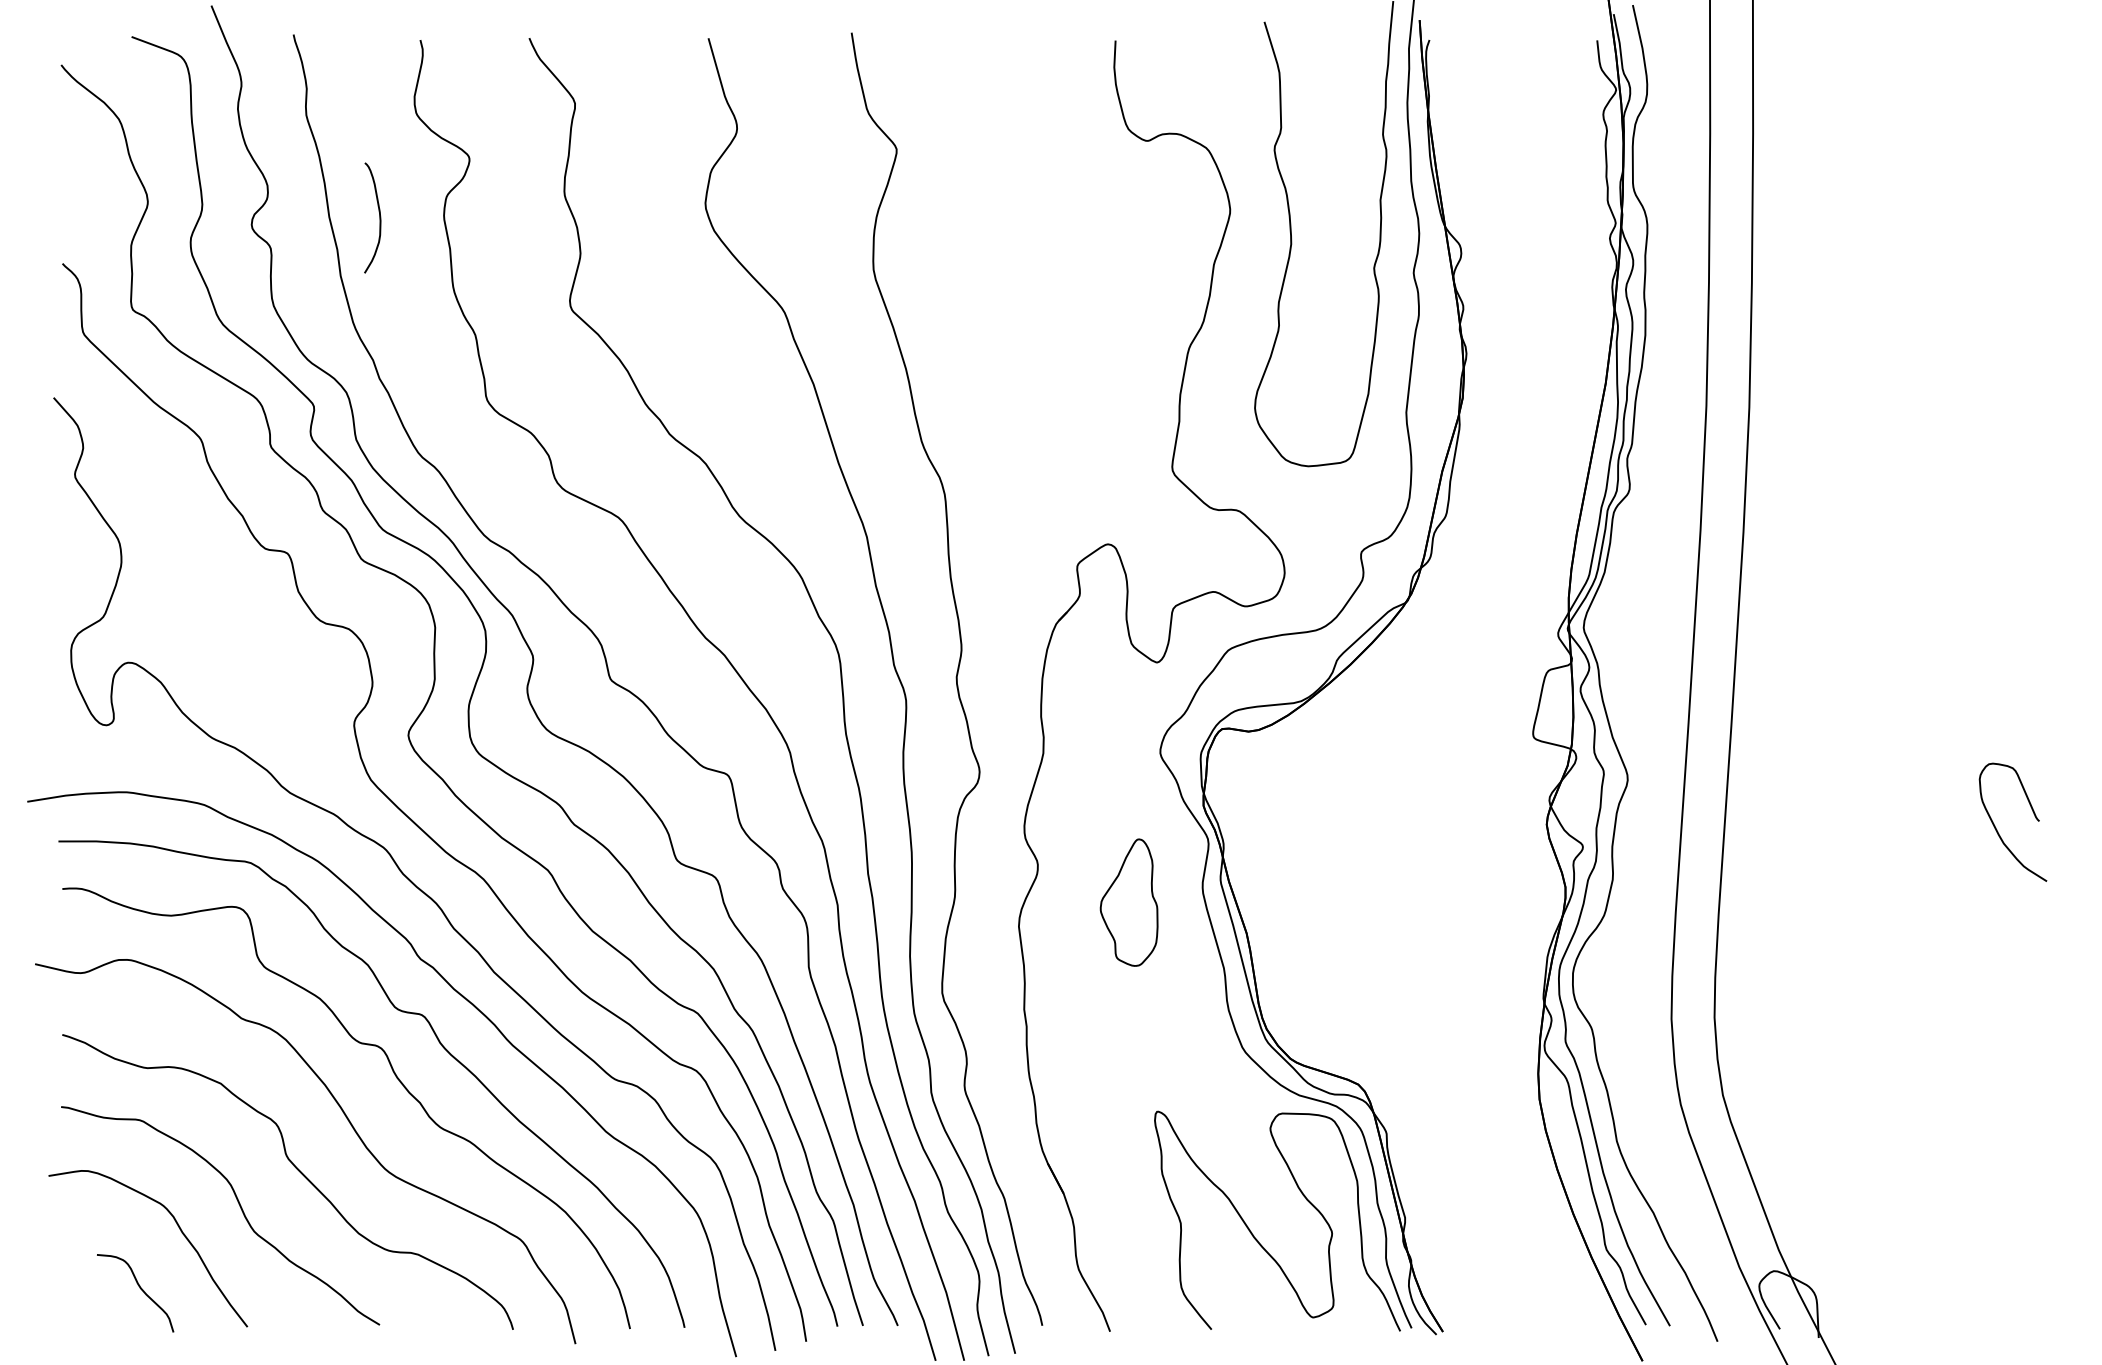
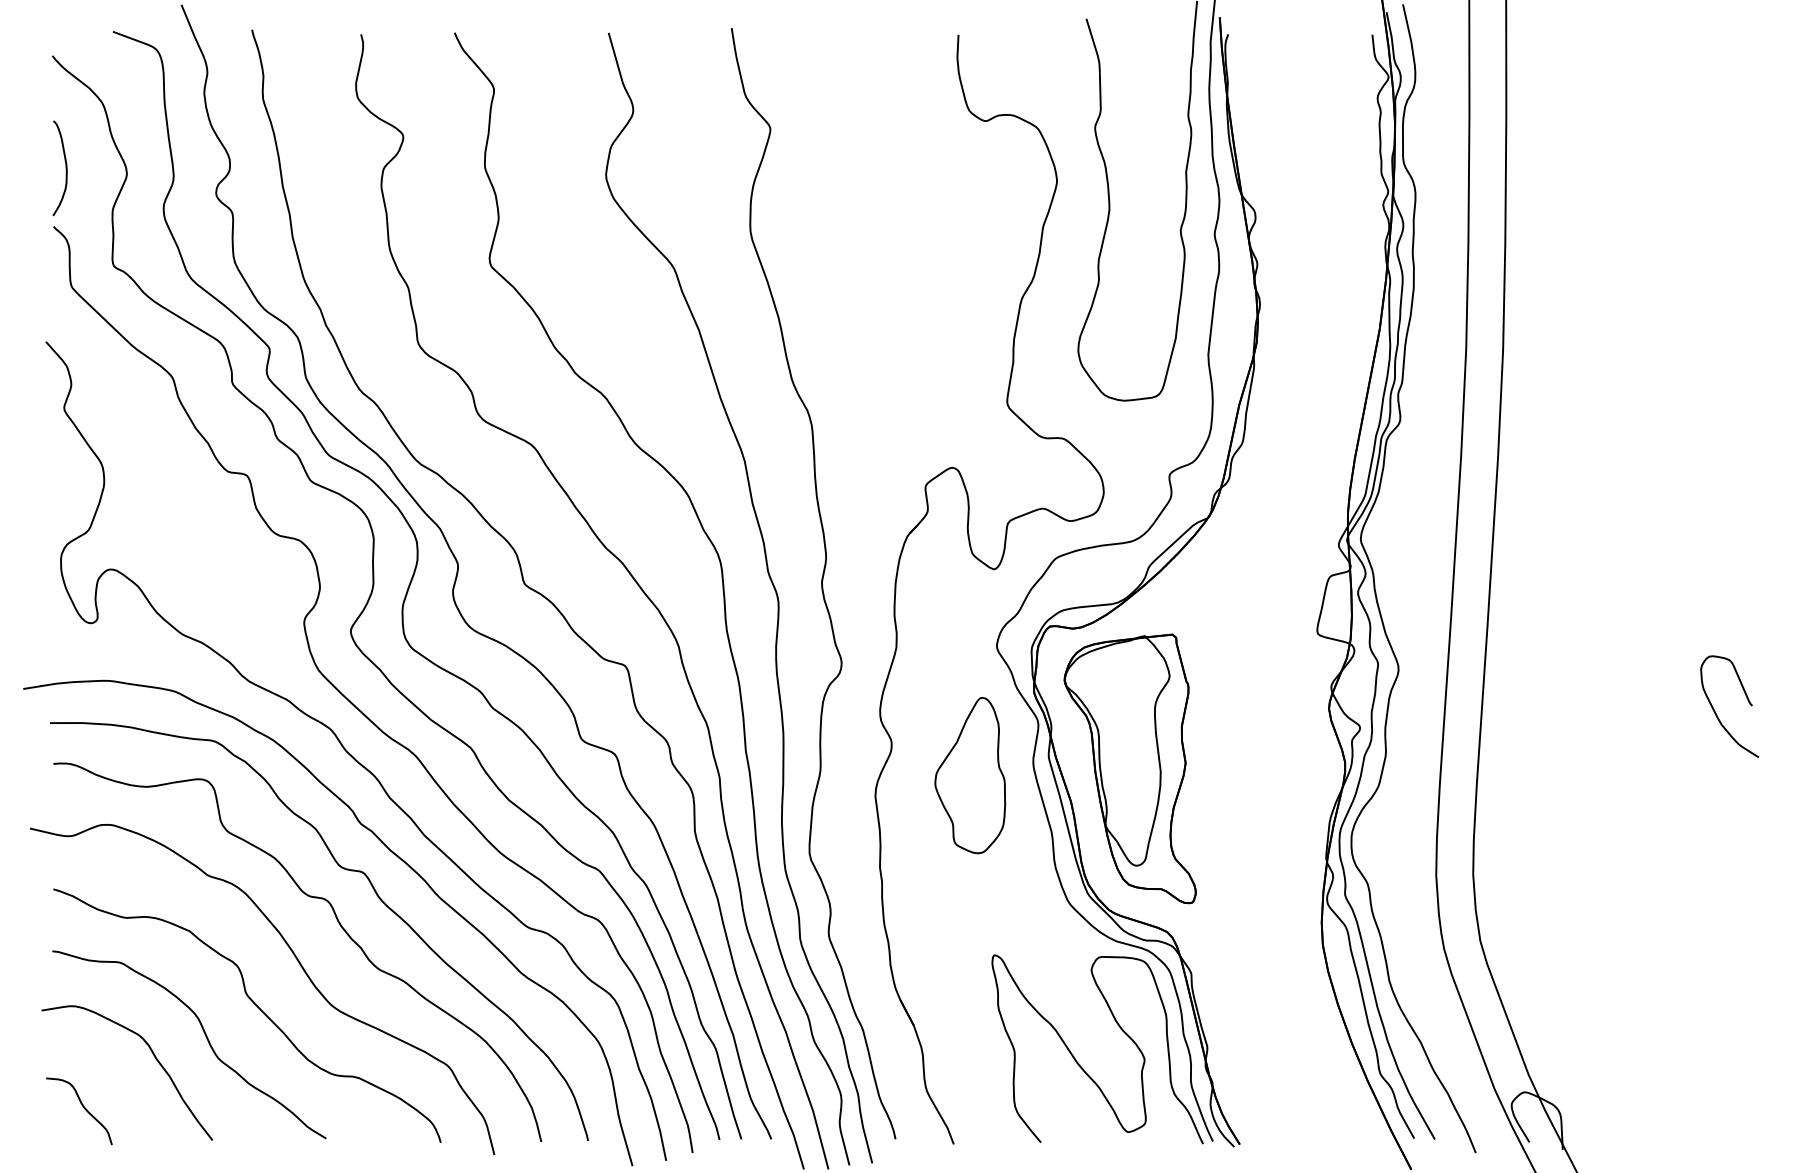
curve: (378, 217) -> (65, 167), moved
part: (1314, 894) -> (1129, 768), added
part: (1128, 902) -> (969, 775), size x1.43
curve: (140, 1289) -> (83, 1108), moved

